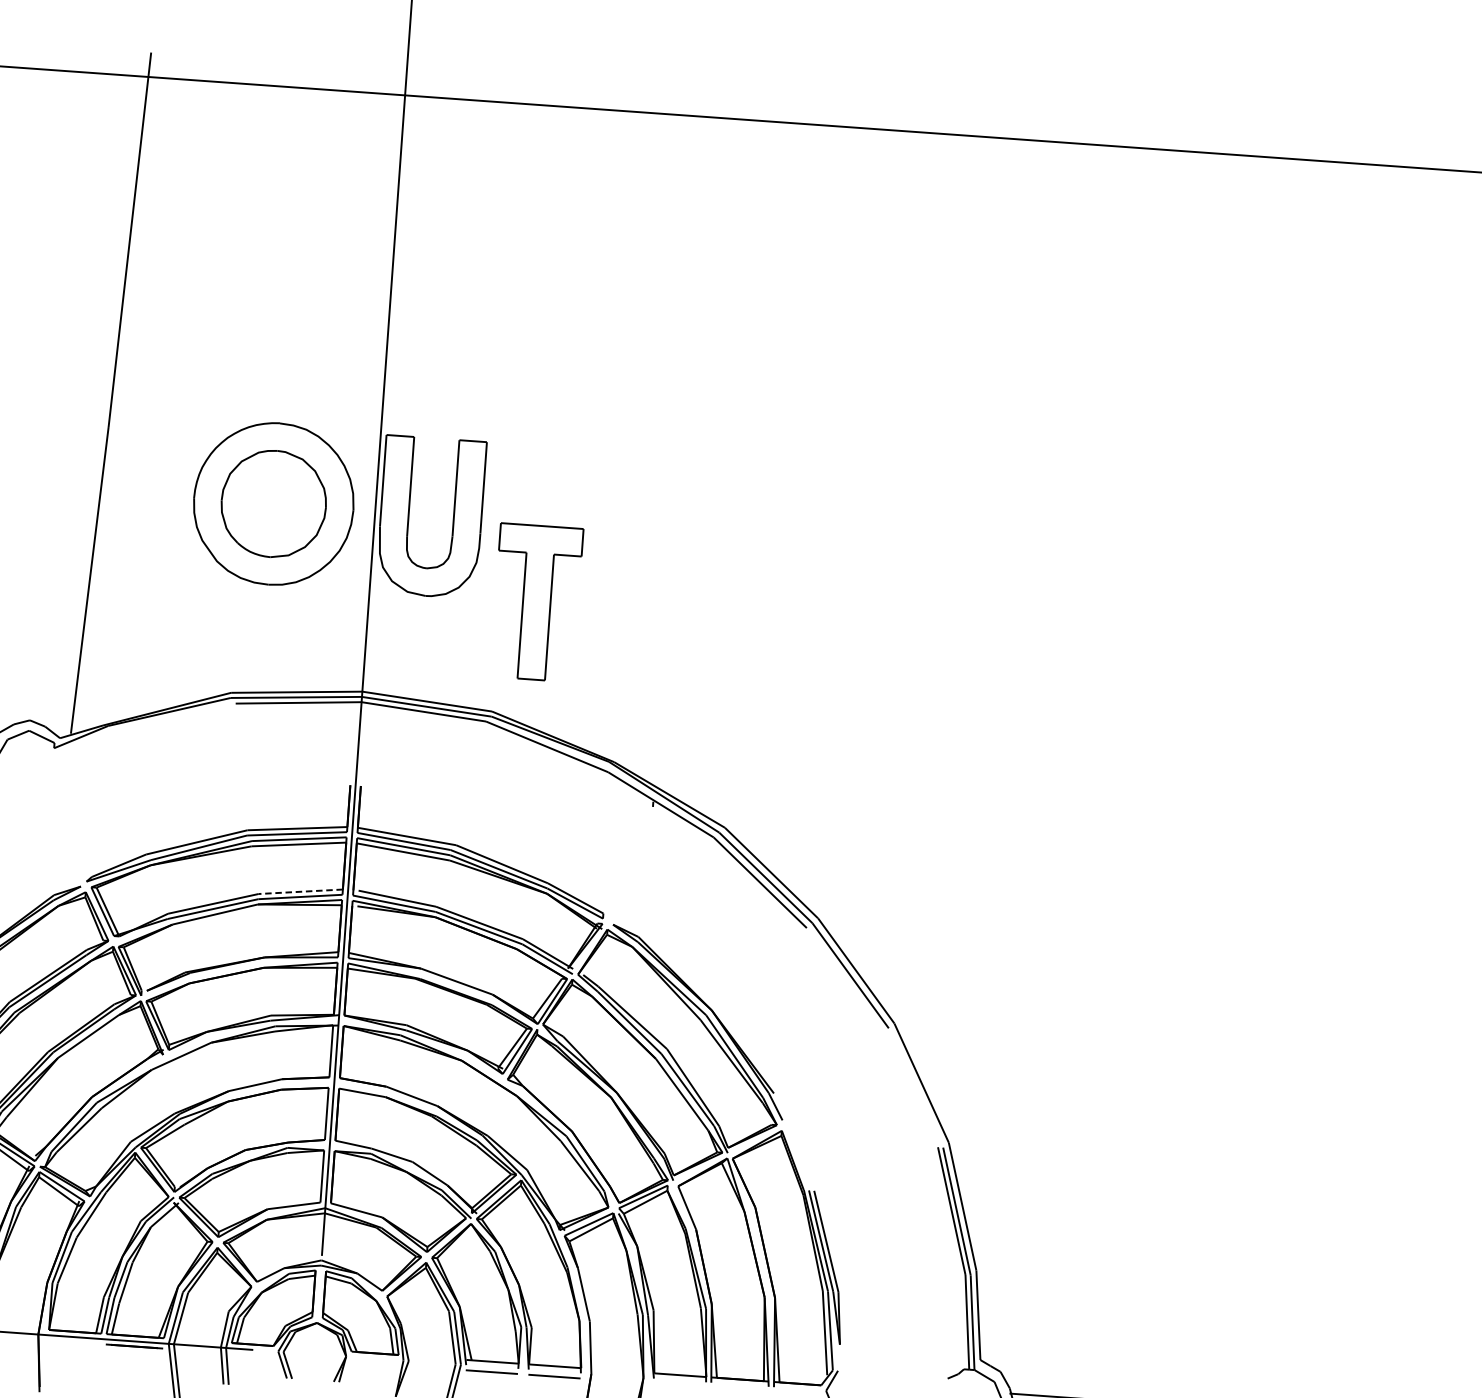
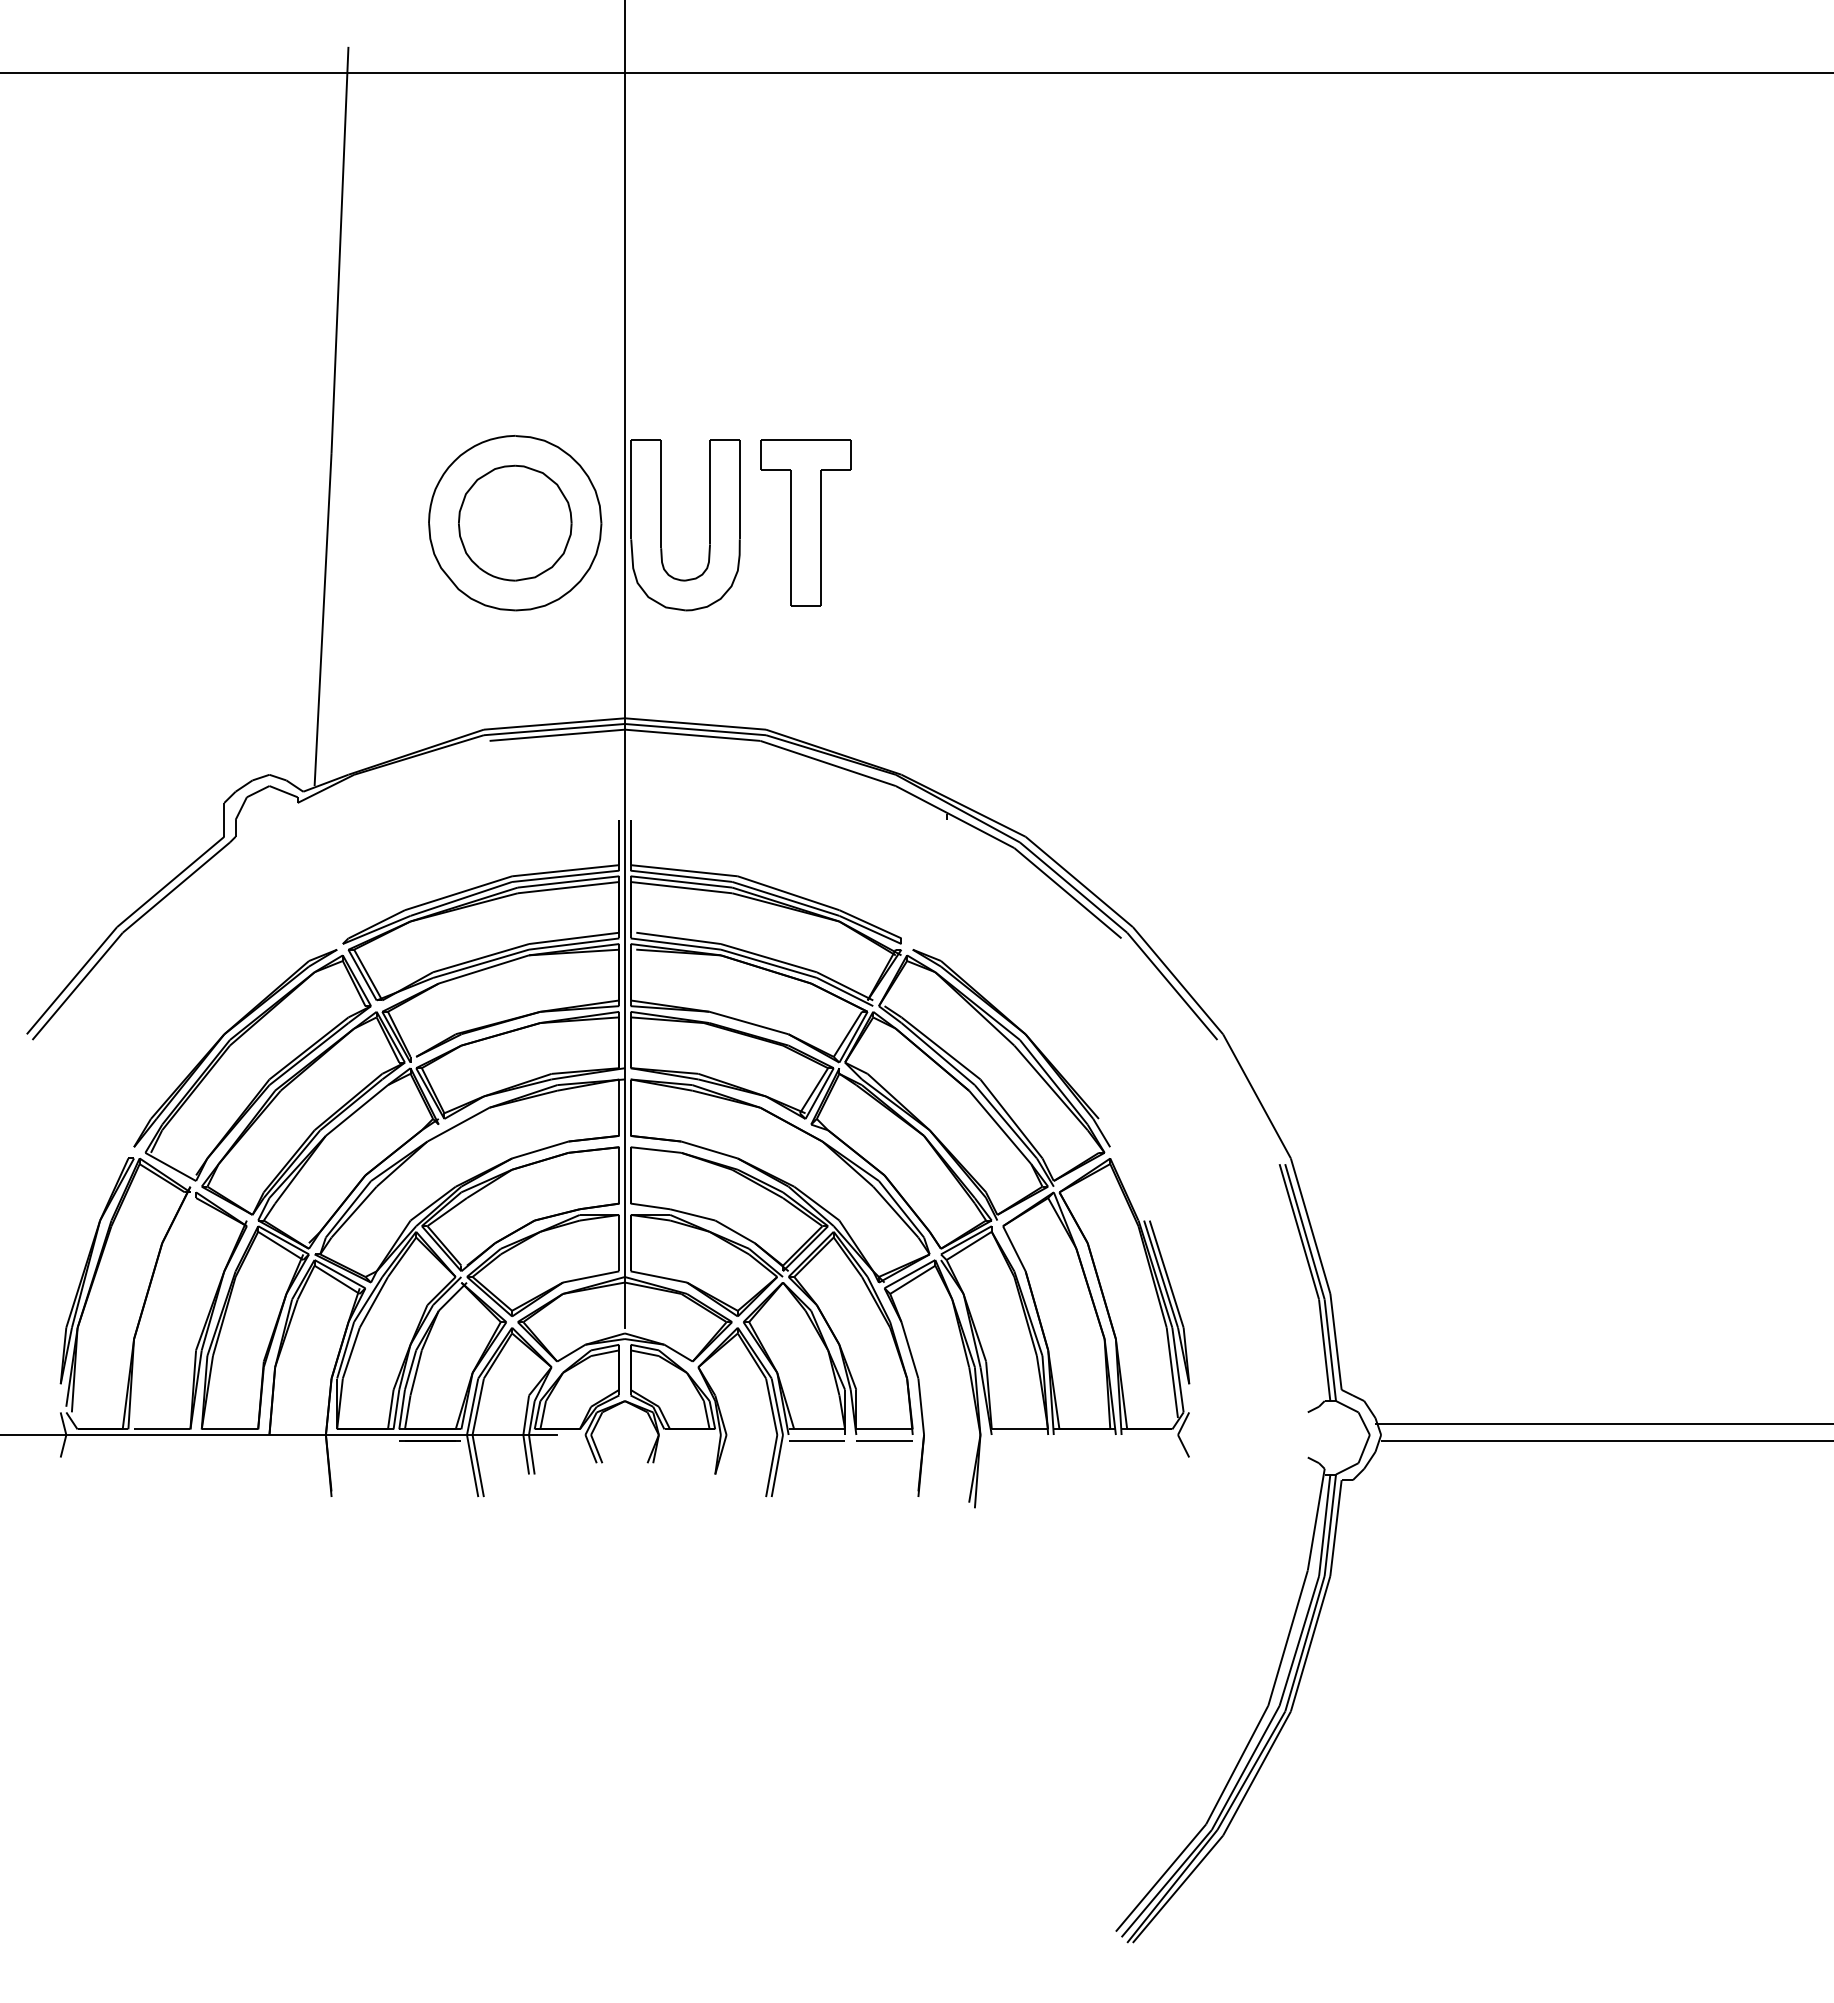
part: (536, 602) -> (805, 522), moved
line: (300, 891) -> (573, 938), dashed -> solid

